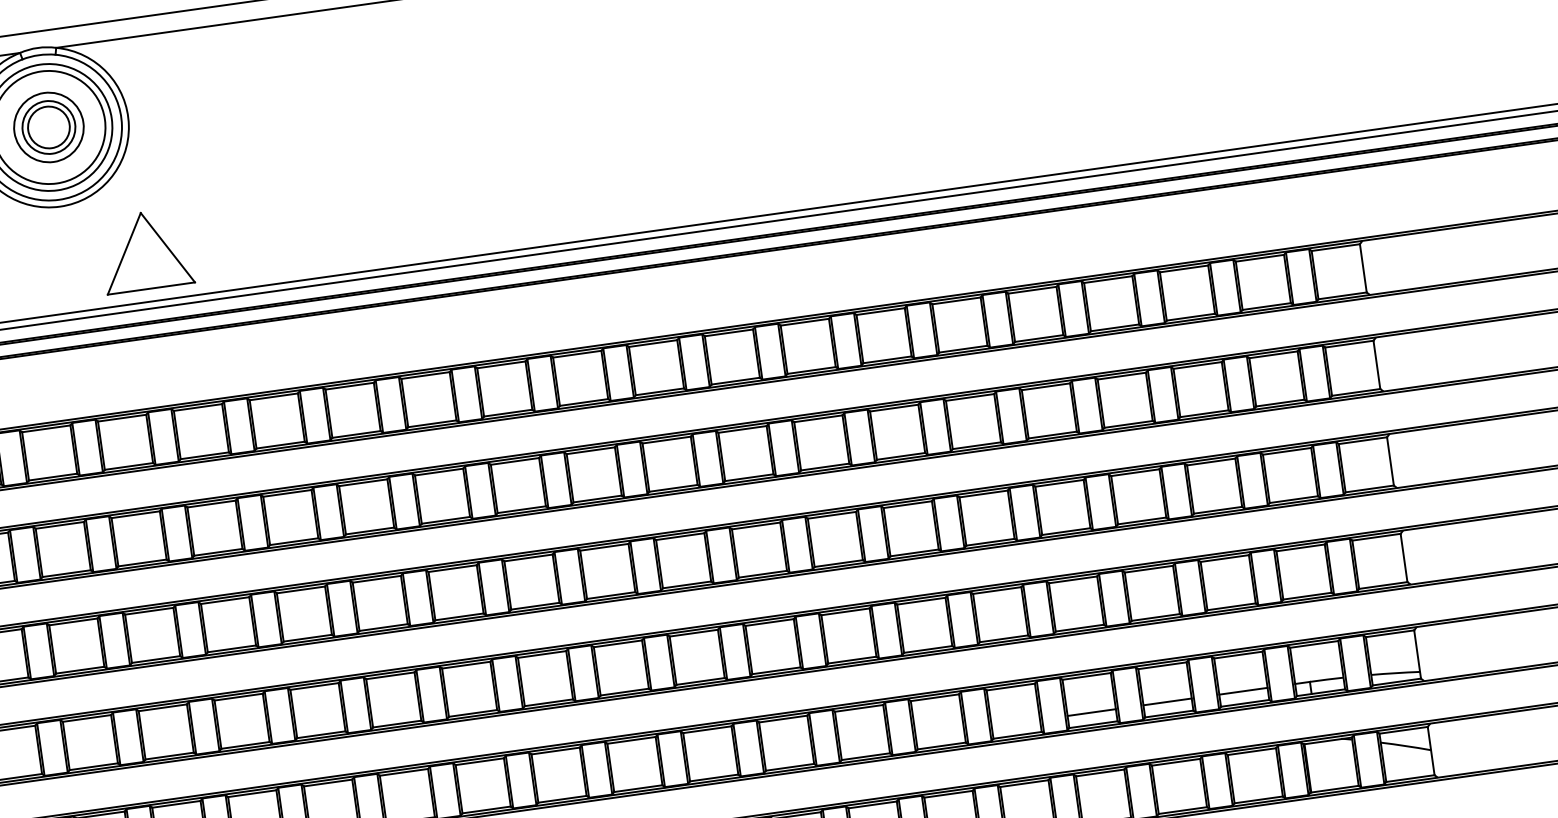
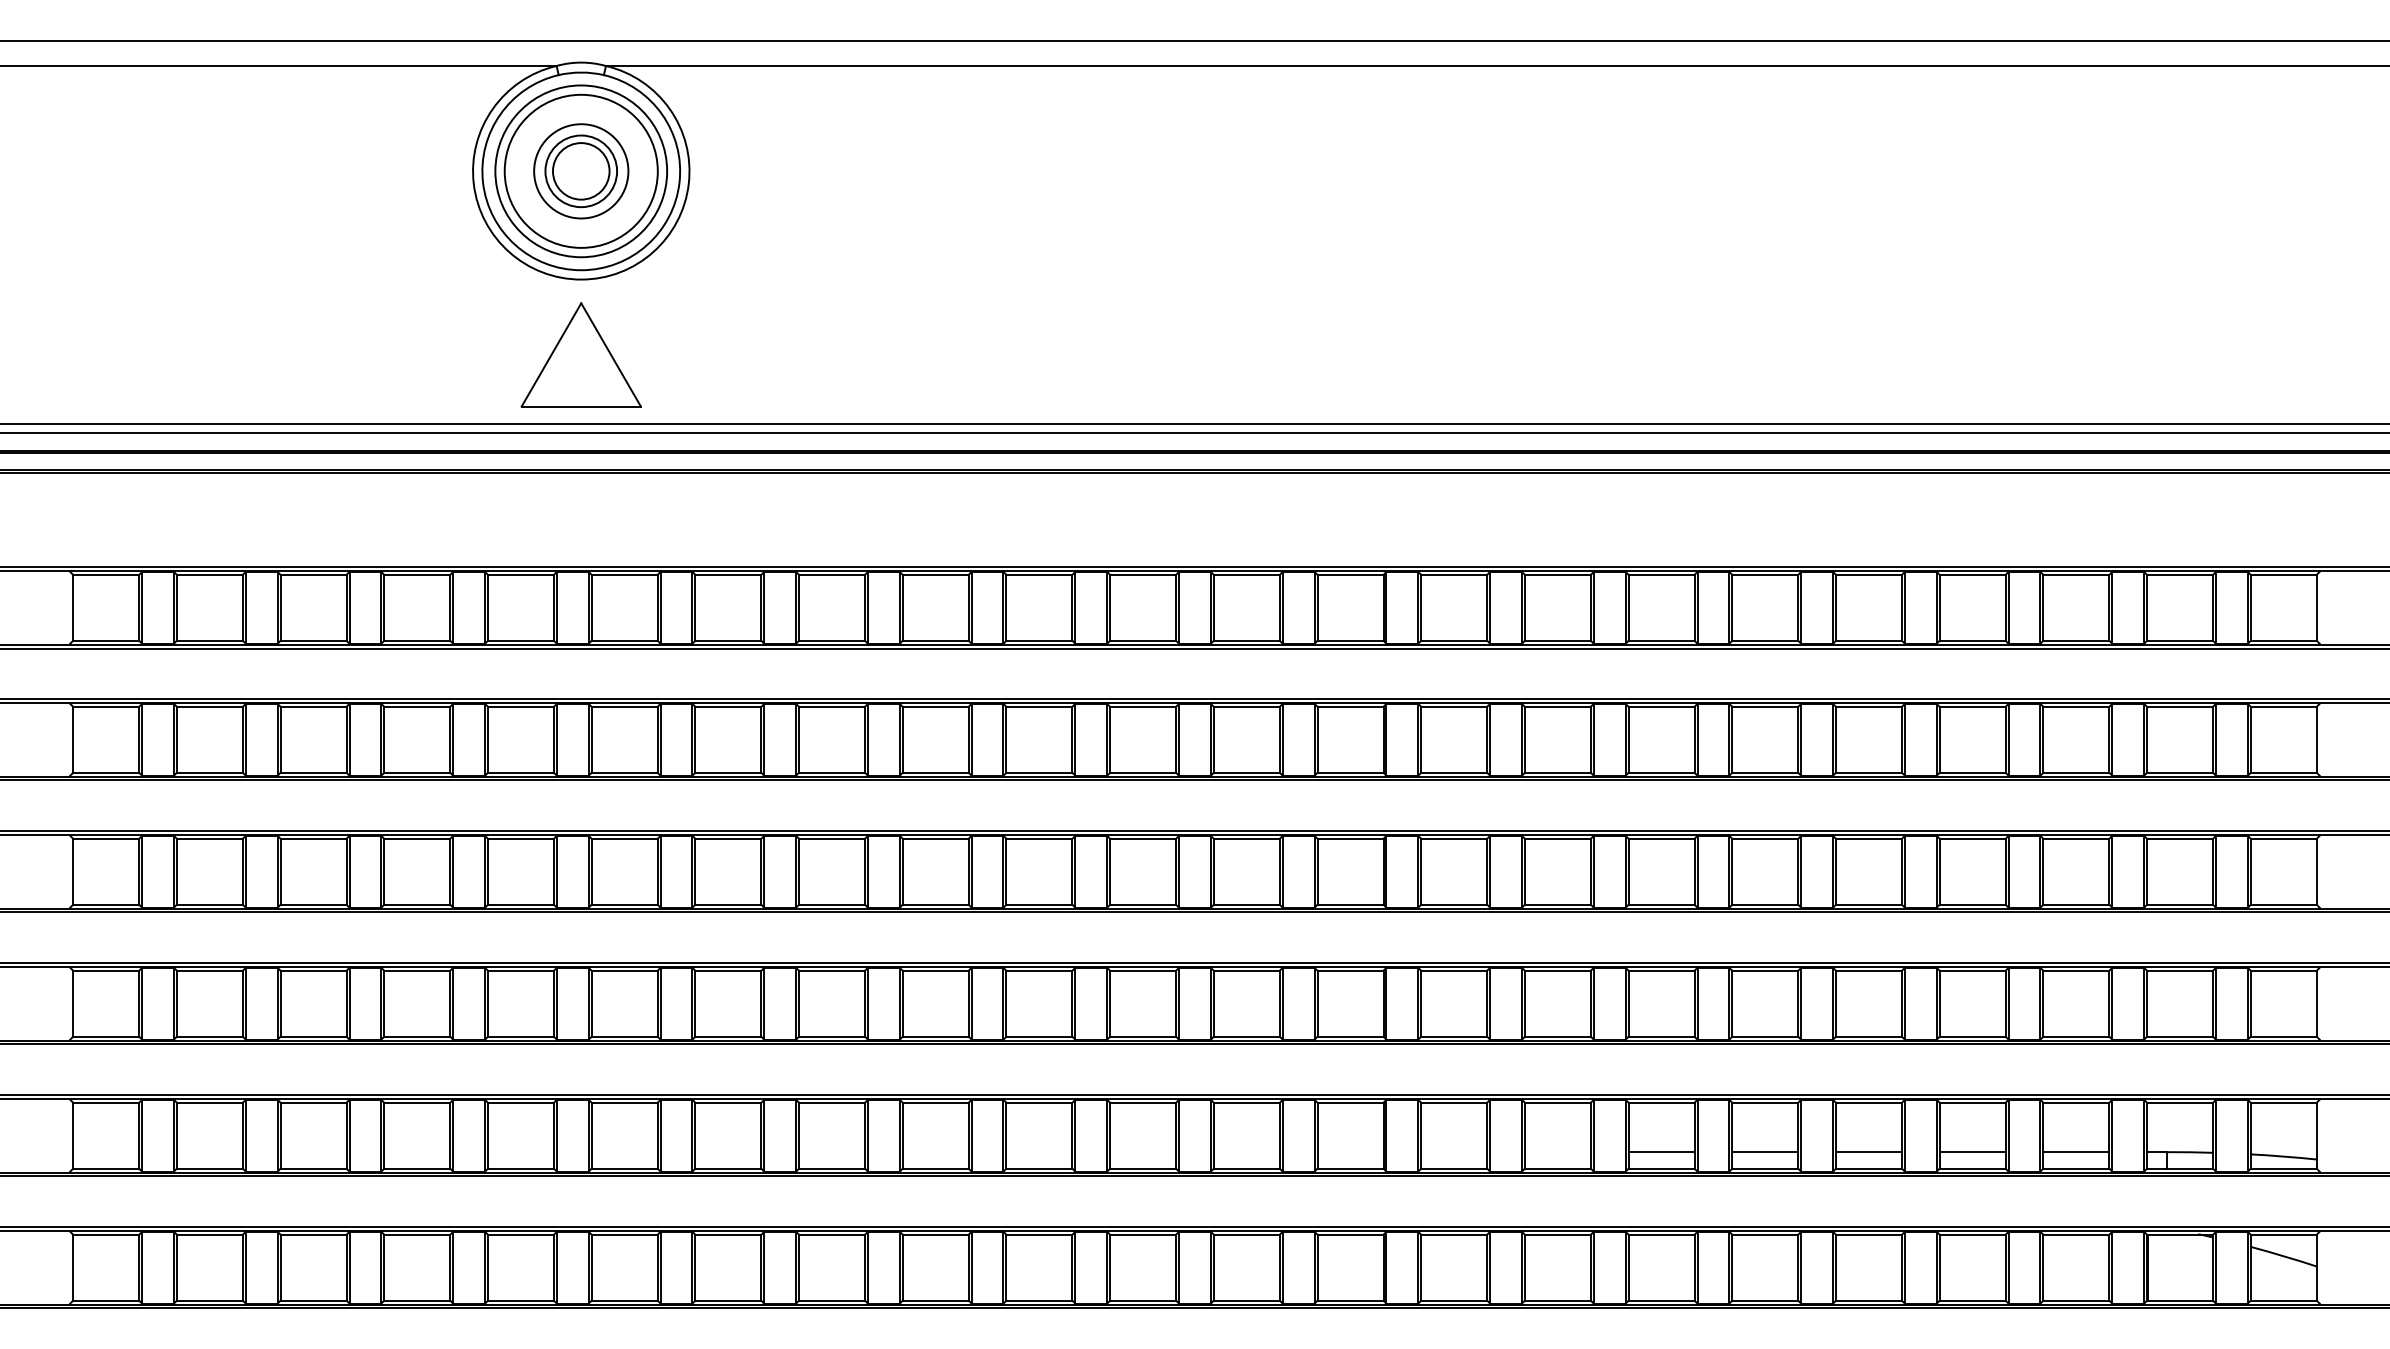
part: (145, 250) -> (580, 354), moved
line: (1016, 723) -> (1765, 1152), added
line: (940, 734) -> (1661, 1152), added

